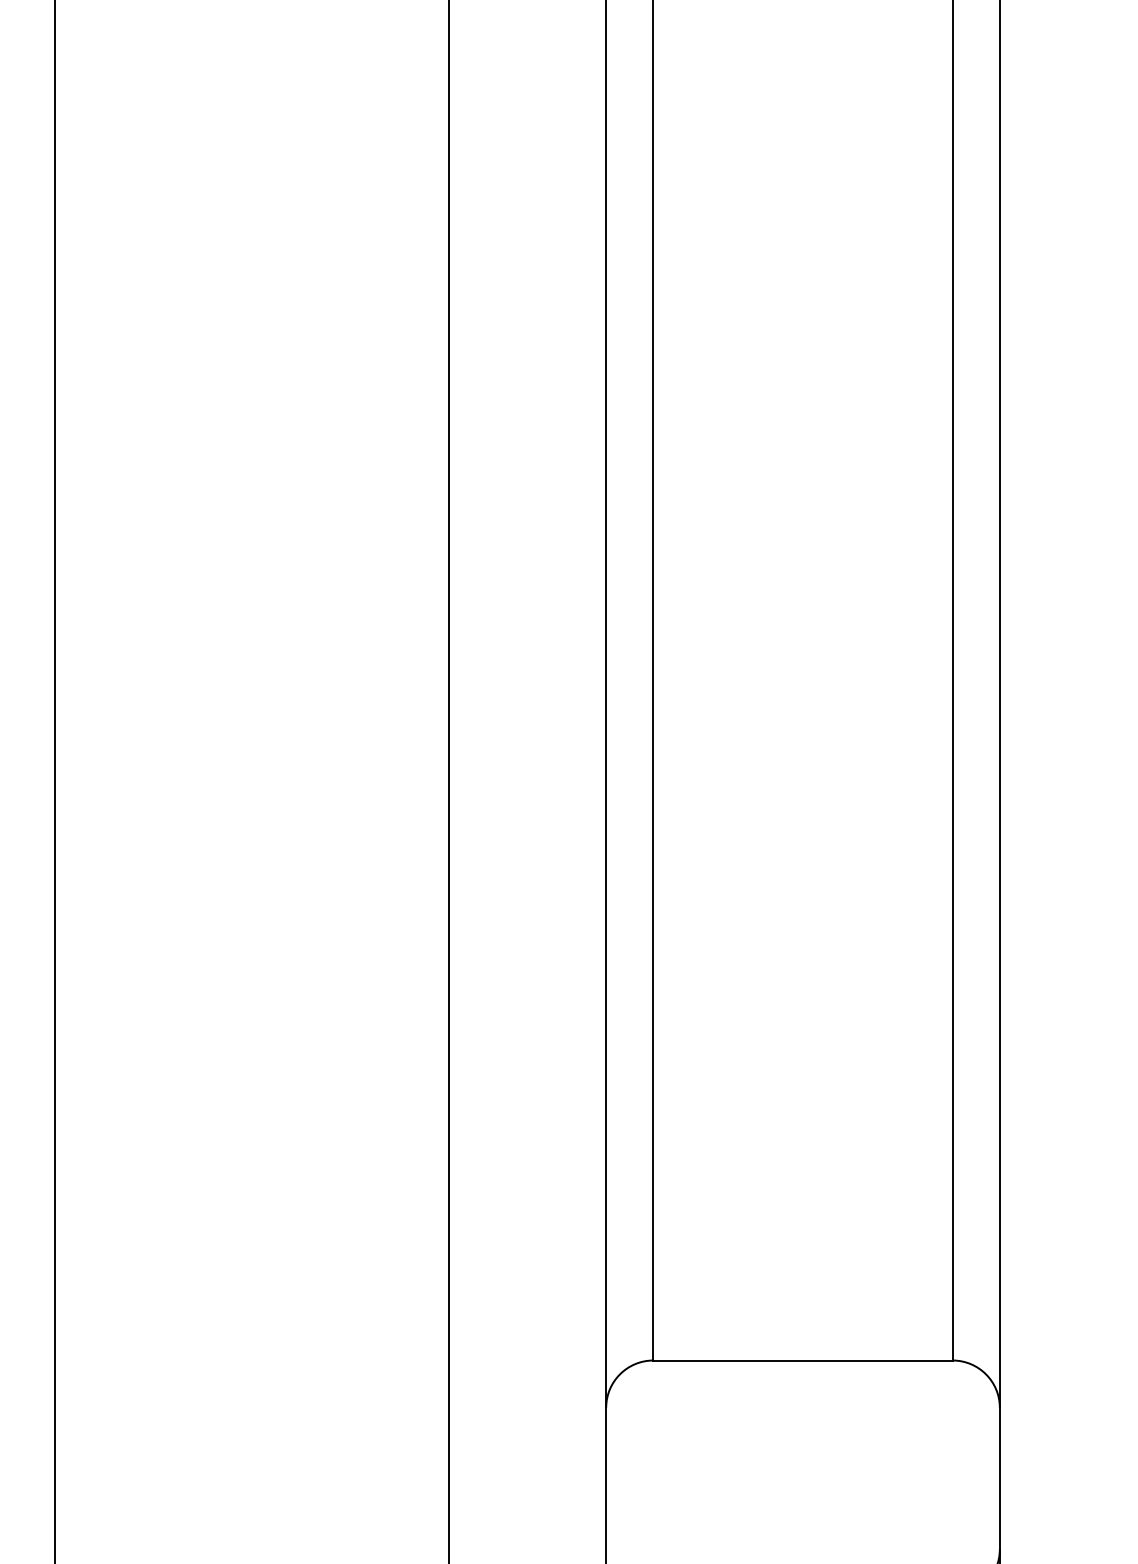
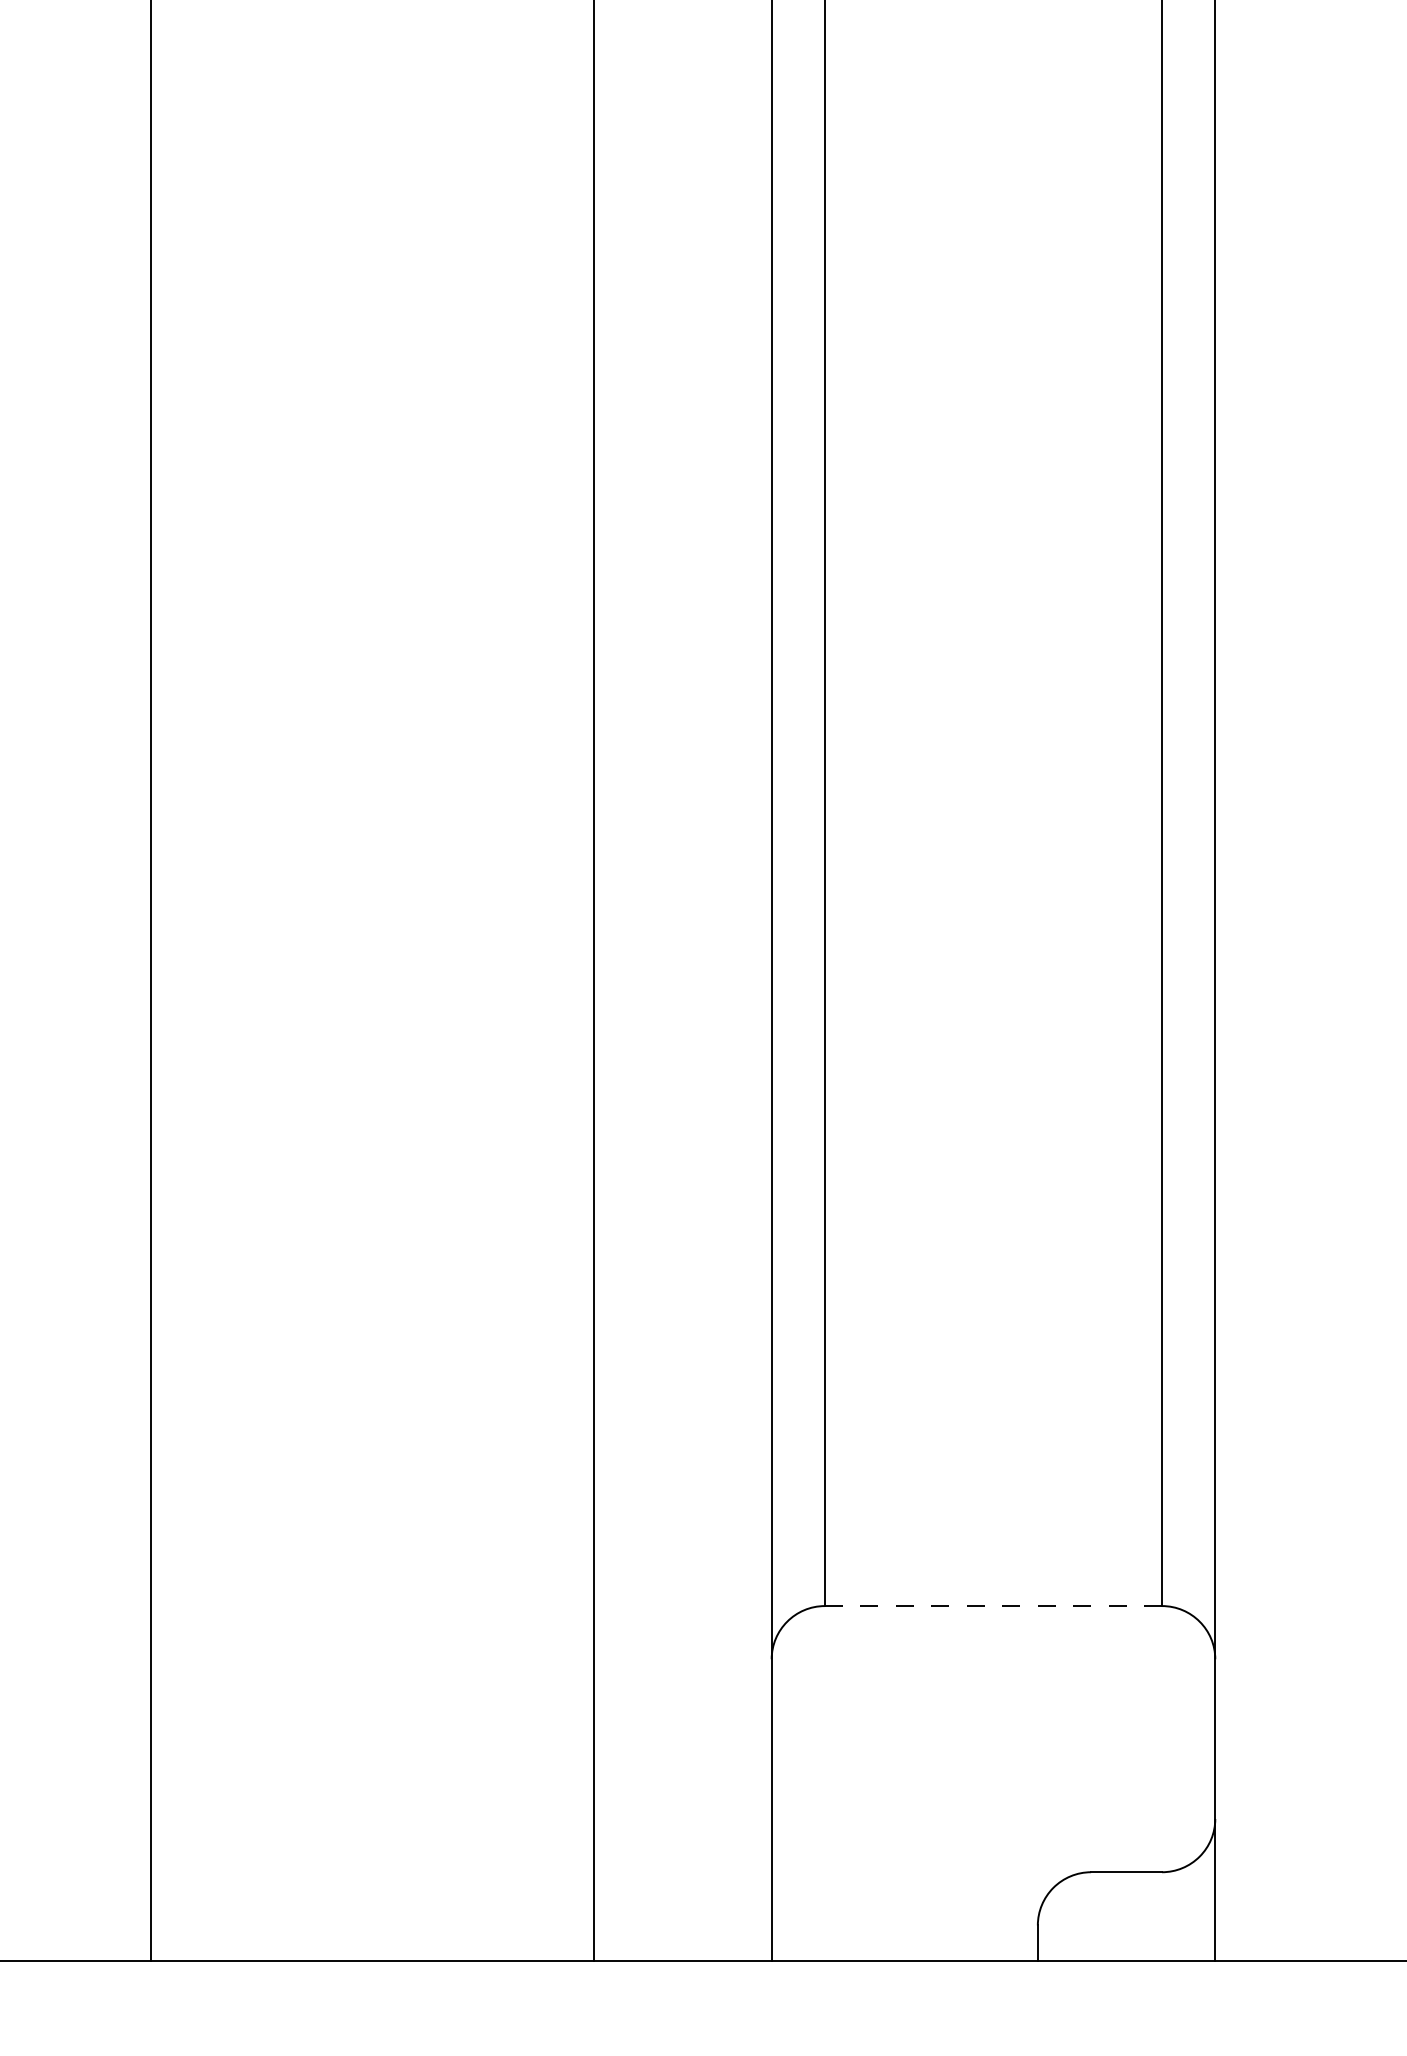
line: (803, 1360) -> (993, 1606), solid -> dashed

